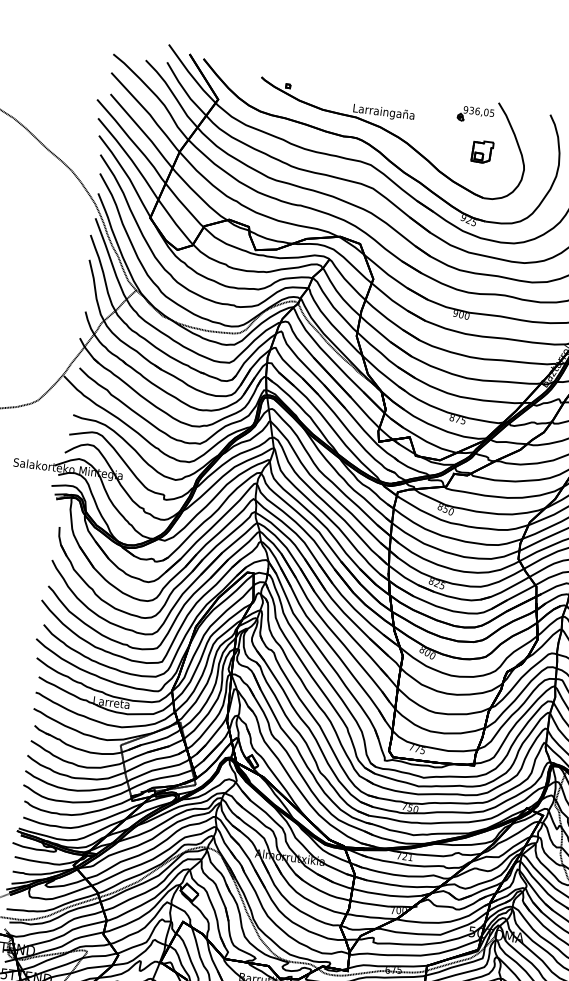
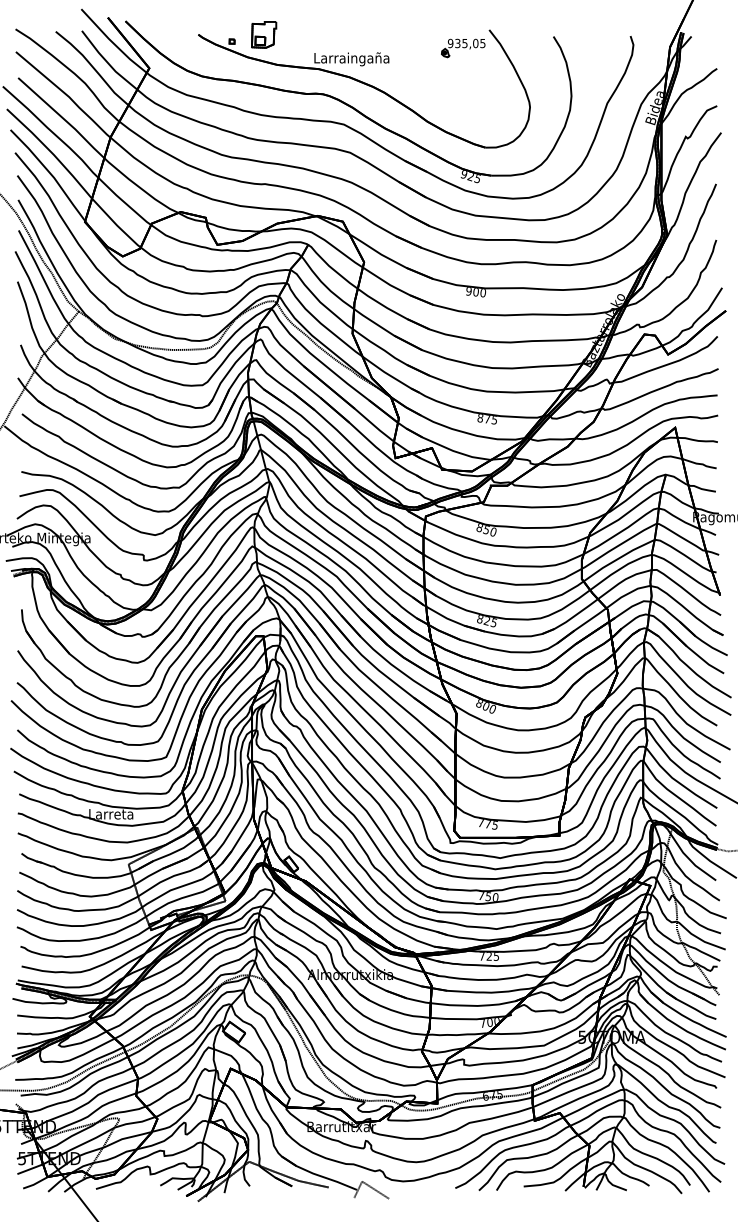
text: (477, 111) -> (464, 43), 936,05 -> 935,05
part: (482, 151) -> (264, 34), moved
text: (409, 857) -> (495, 956), 721 -> 725

